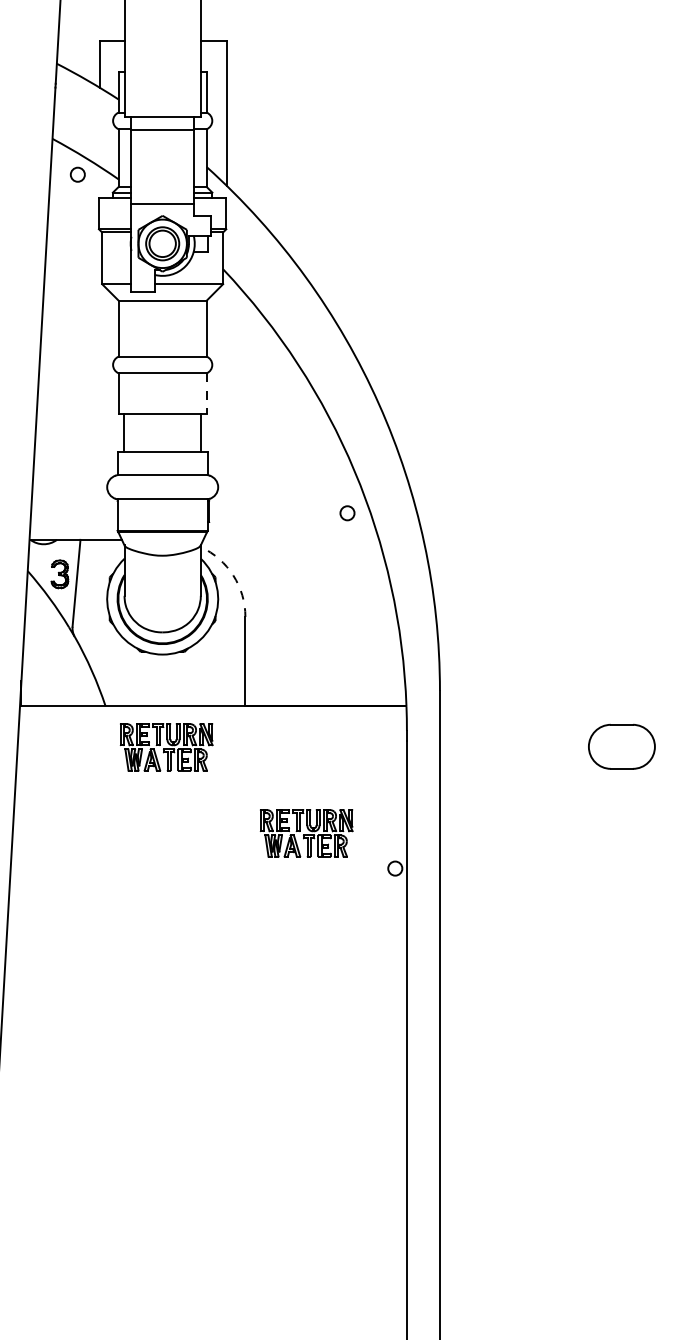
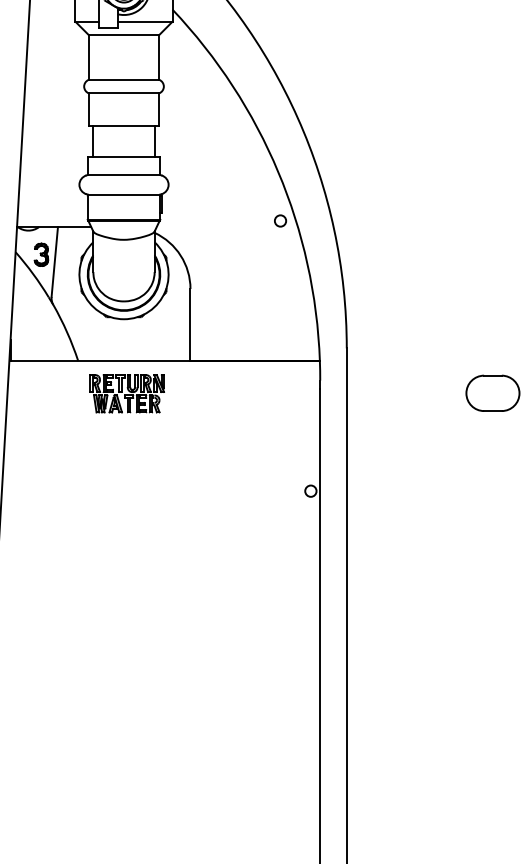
line: (206, 393) -> (159, 109), dashed -> solid
circle: (347, 513) -> (280, 221), moved
arc: (233, 575) -> (180, 255), dashed -> solid
part: (306, 833) -> (239, 462), removed

